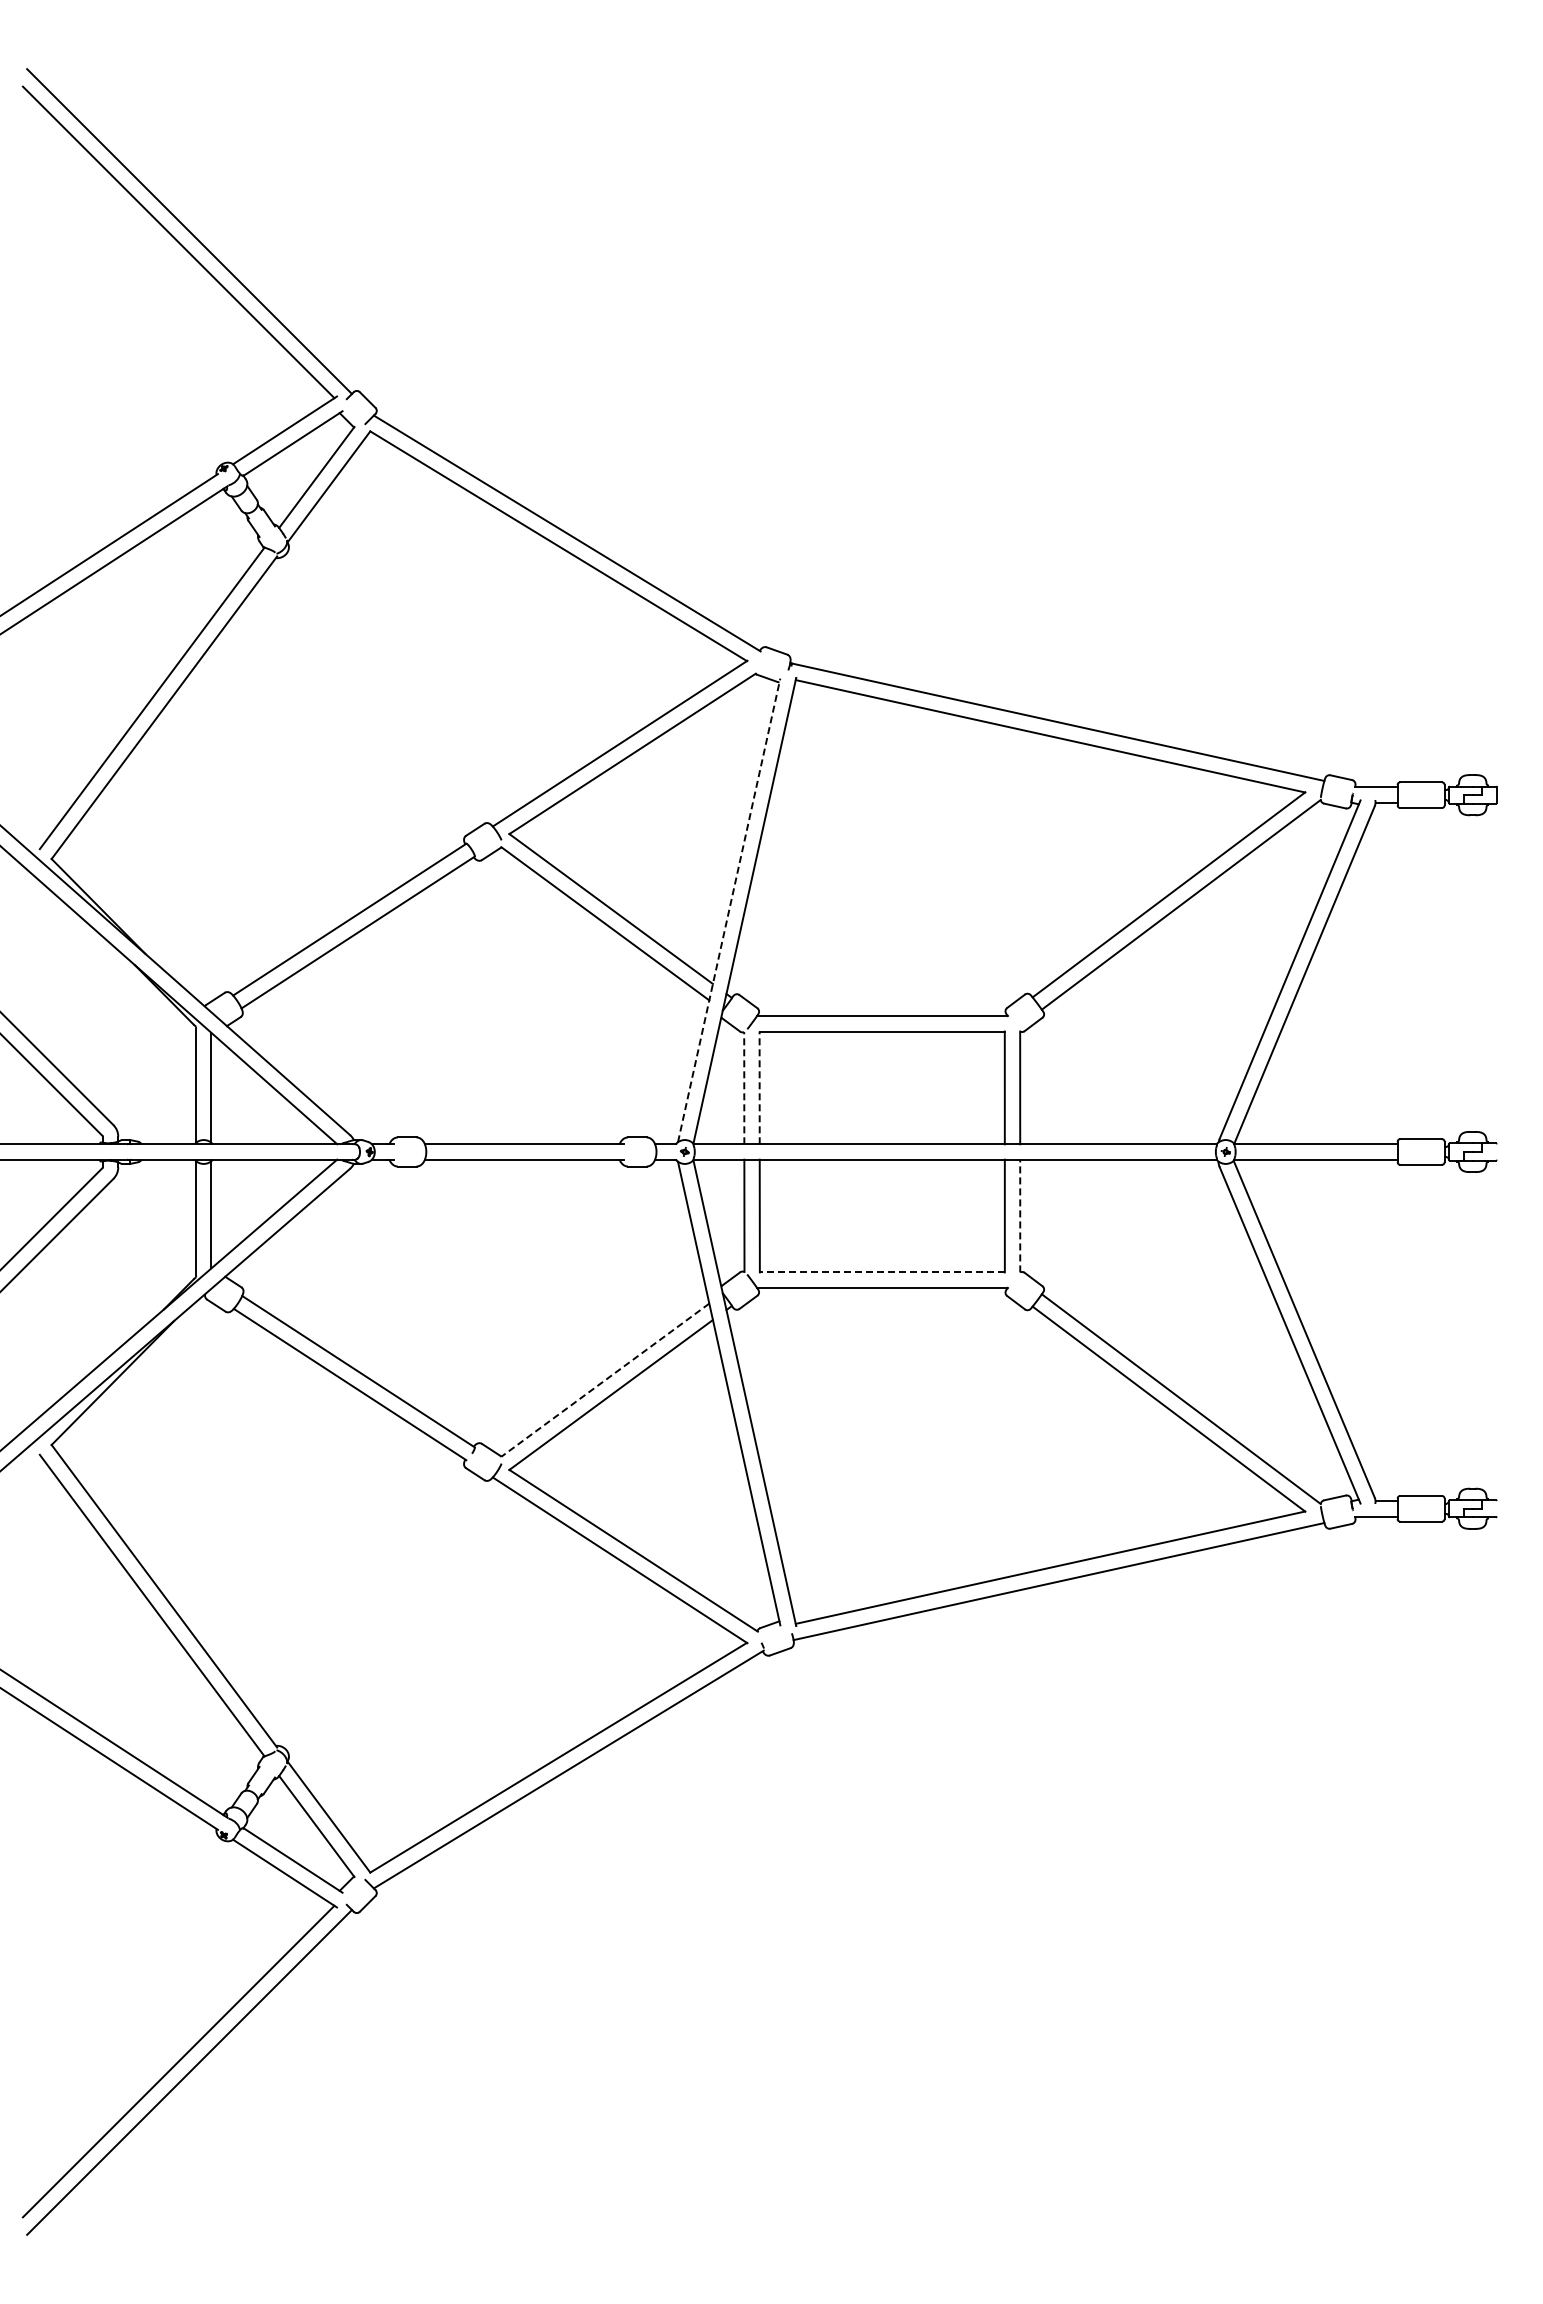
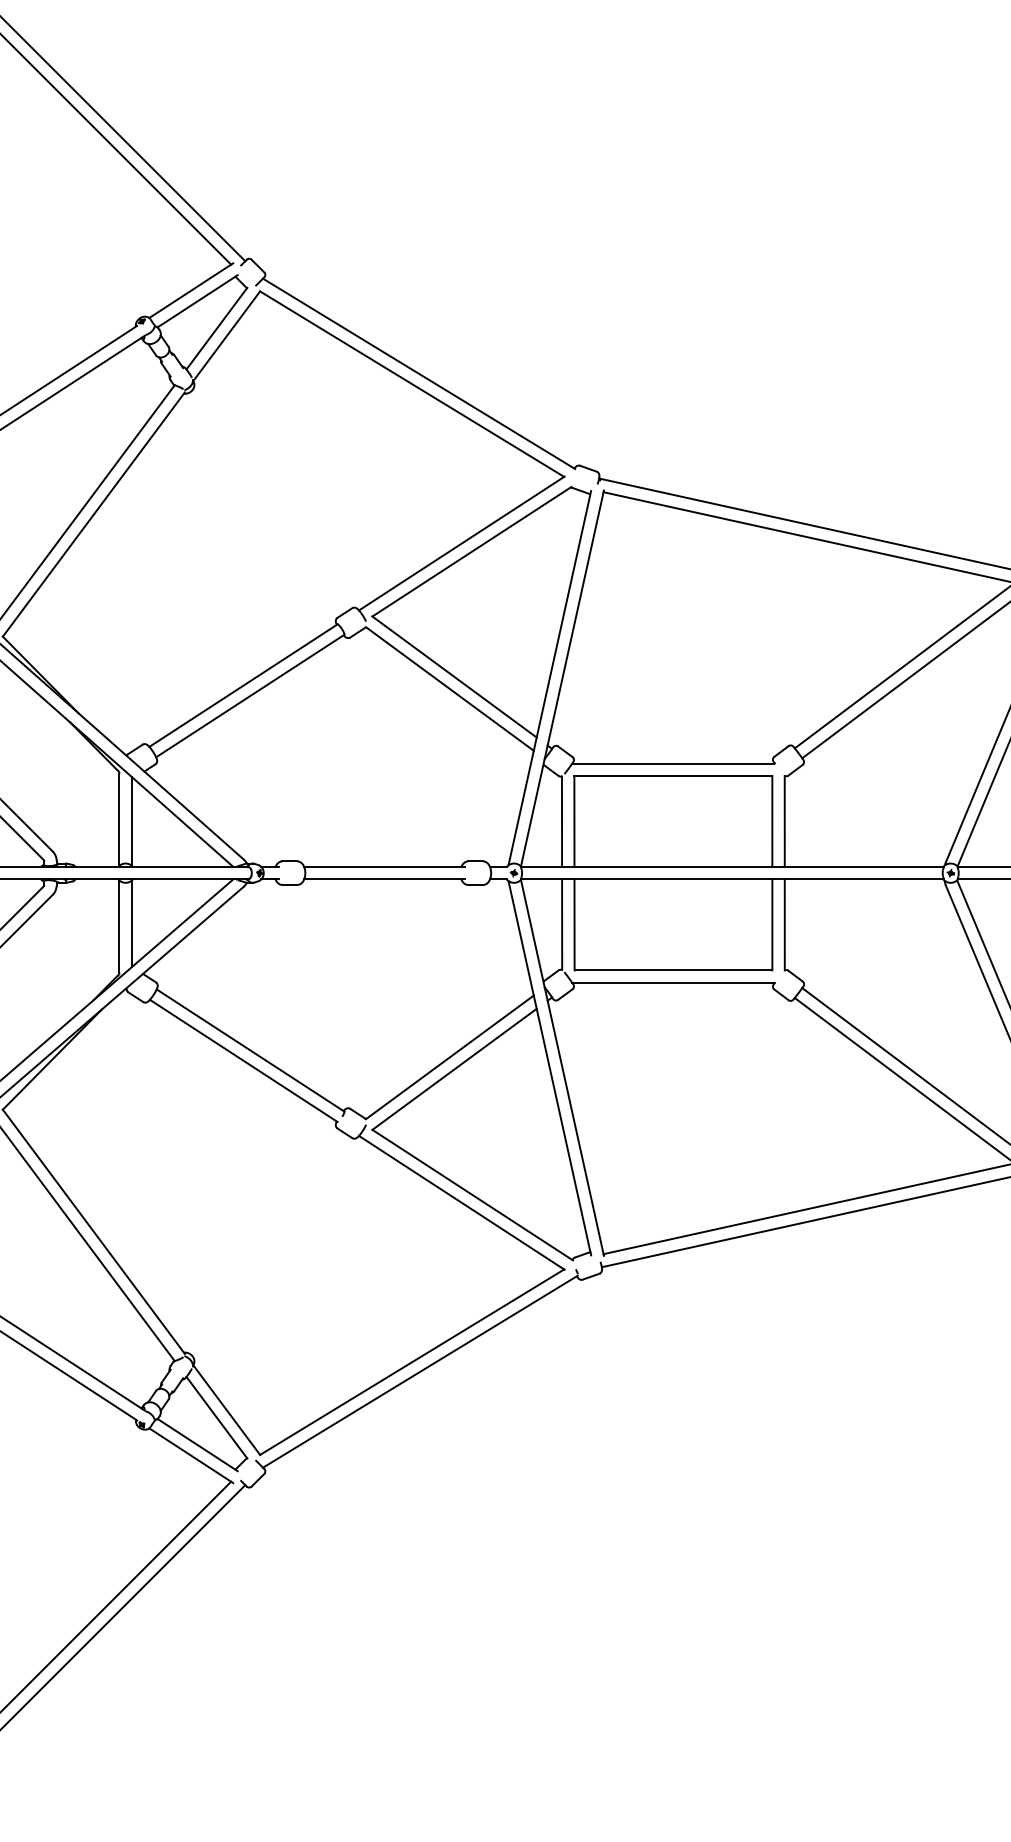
line: (729, 909) -> (550, 677), dashed -> solid
line: (744, 1087) -> (562, 821), dashed -> solid
line: (759, 1087) -> (574, 821), dashed -> solid
line: (1020, 1215) -> (785, 924), dashed -> solid
line: (881, 1272) -> (672, 970), dashed -> solid
line: (604, 1380) -> (449, 1057), dashed -> solid

